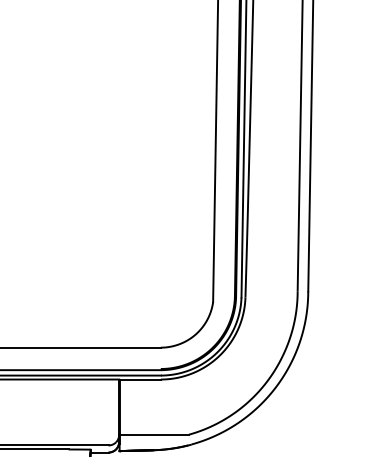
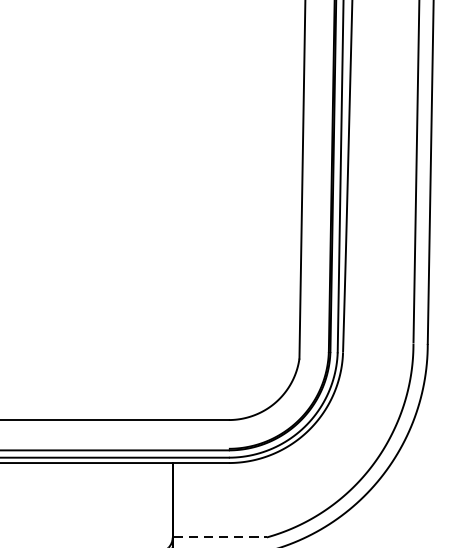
line: (154, 434) -> (220, 537), solid -> dashed

